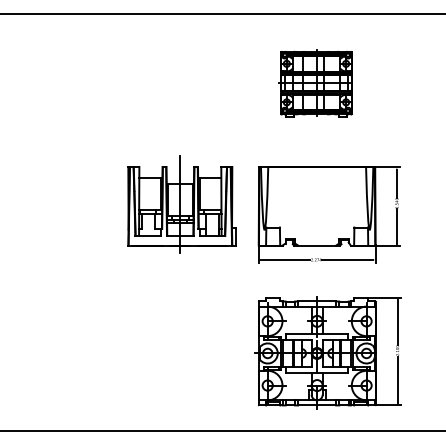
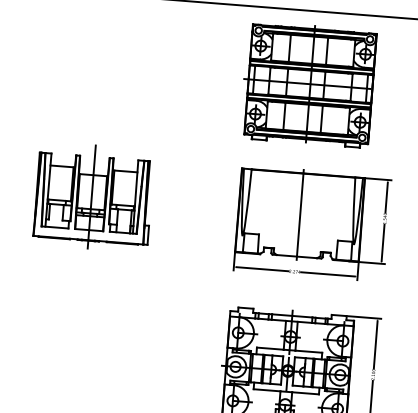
part: (315, 83) -> (308, 84), size x1.67
part: (181, 204) -> (93, 196), moved
line: (317, 205) -> (300, 214), added

